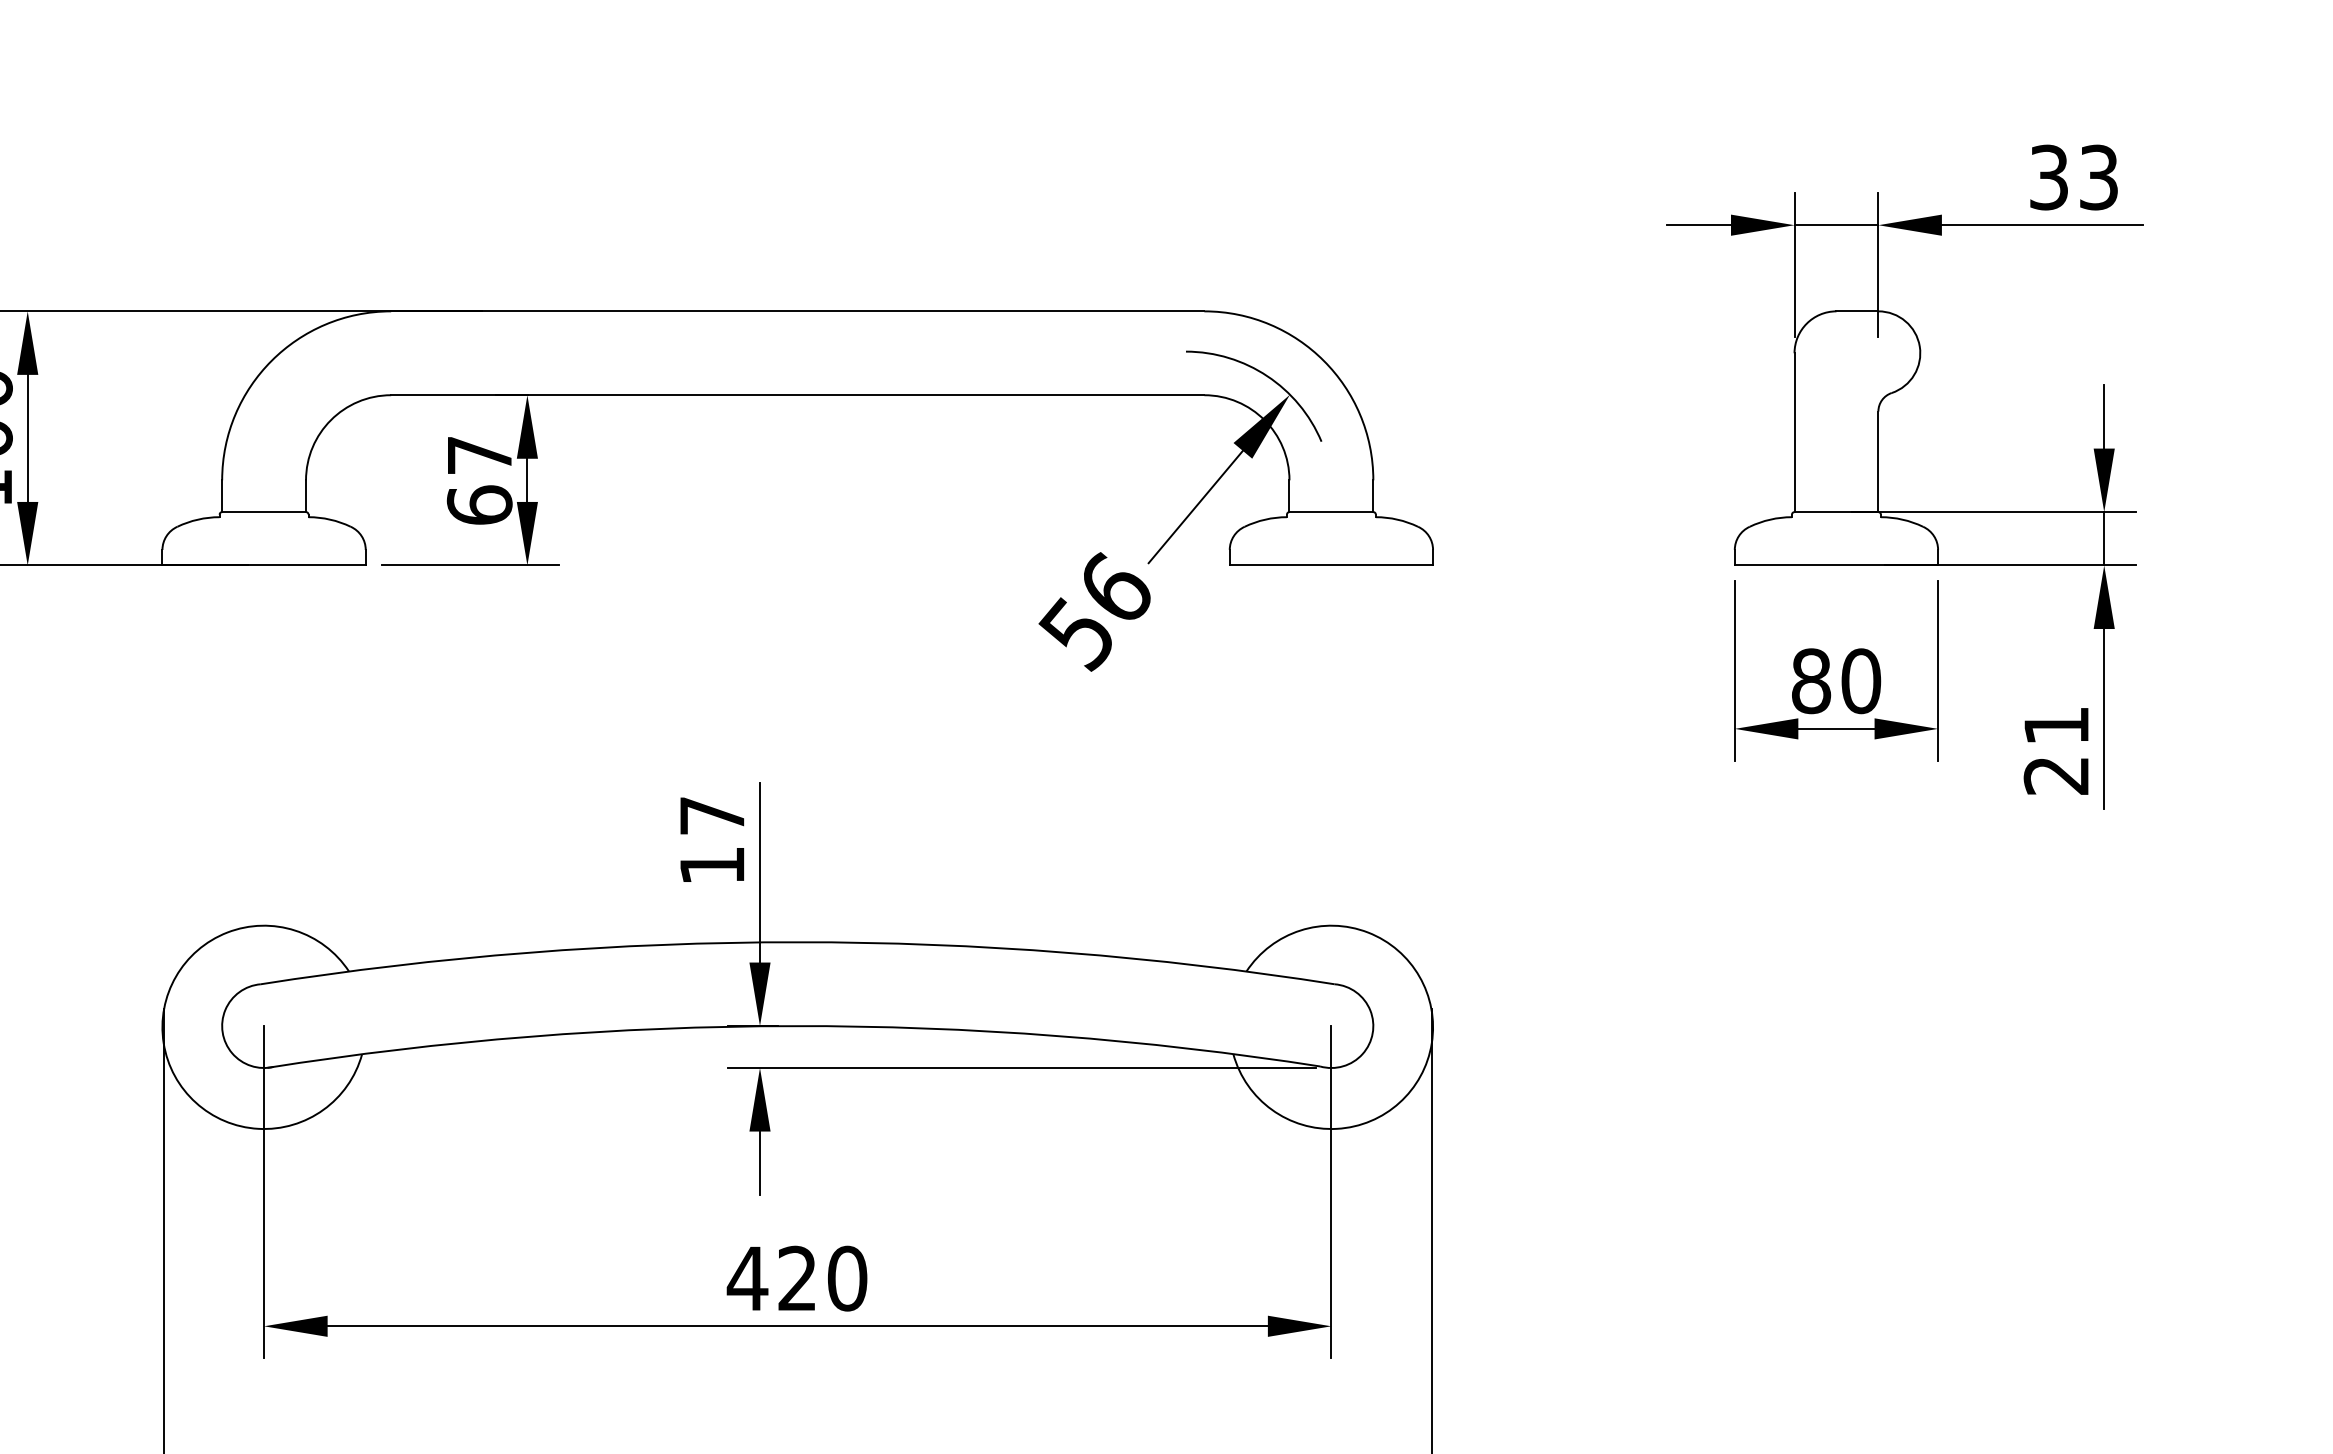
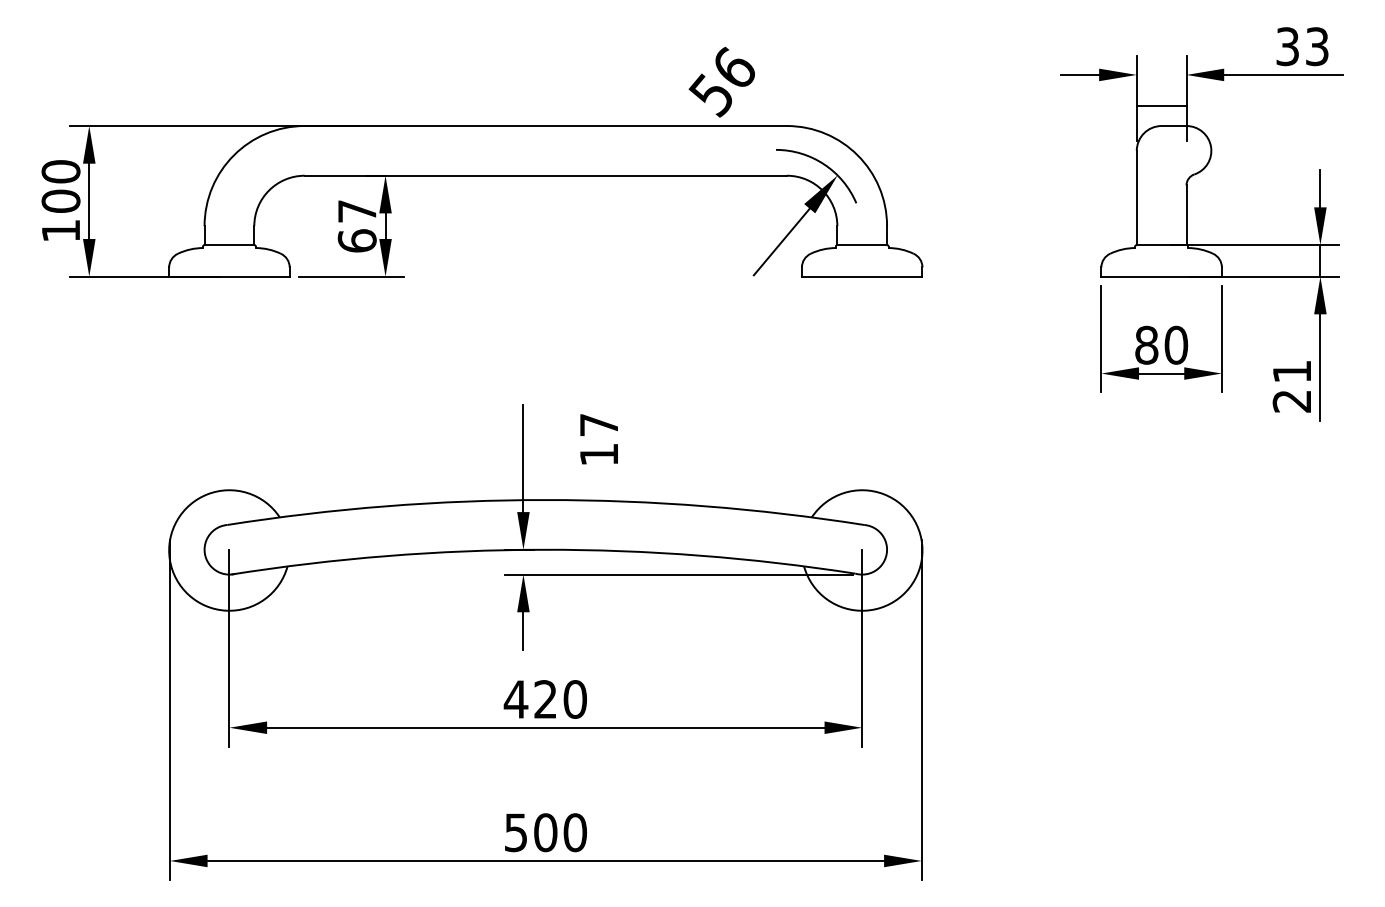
line: (1836, 224) -> (1161, 105), moved
text: (1094, 610) -> (721, 81), moved
text: (711, 840) -> (598, 439), moved

